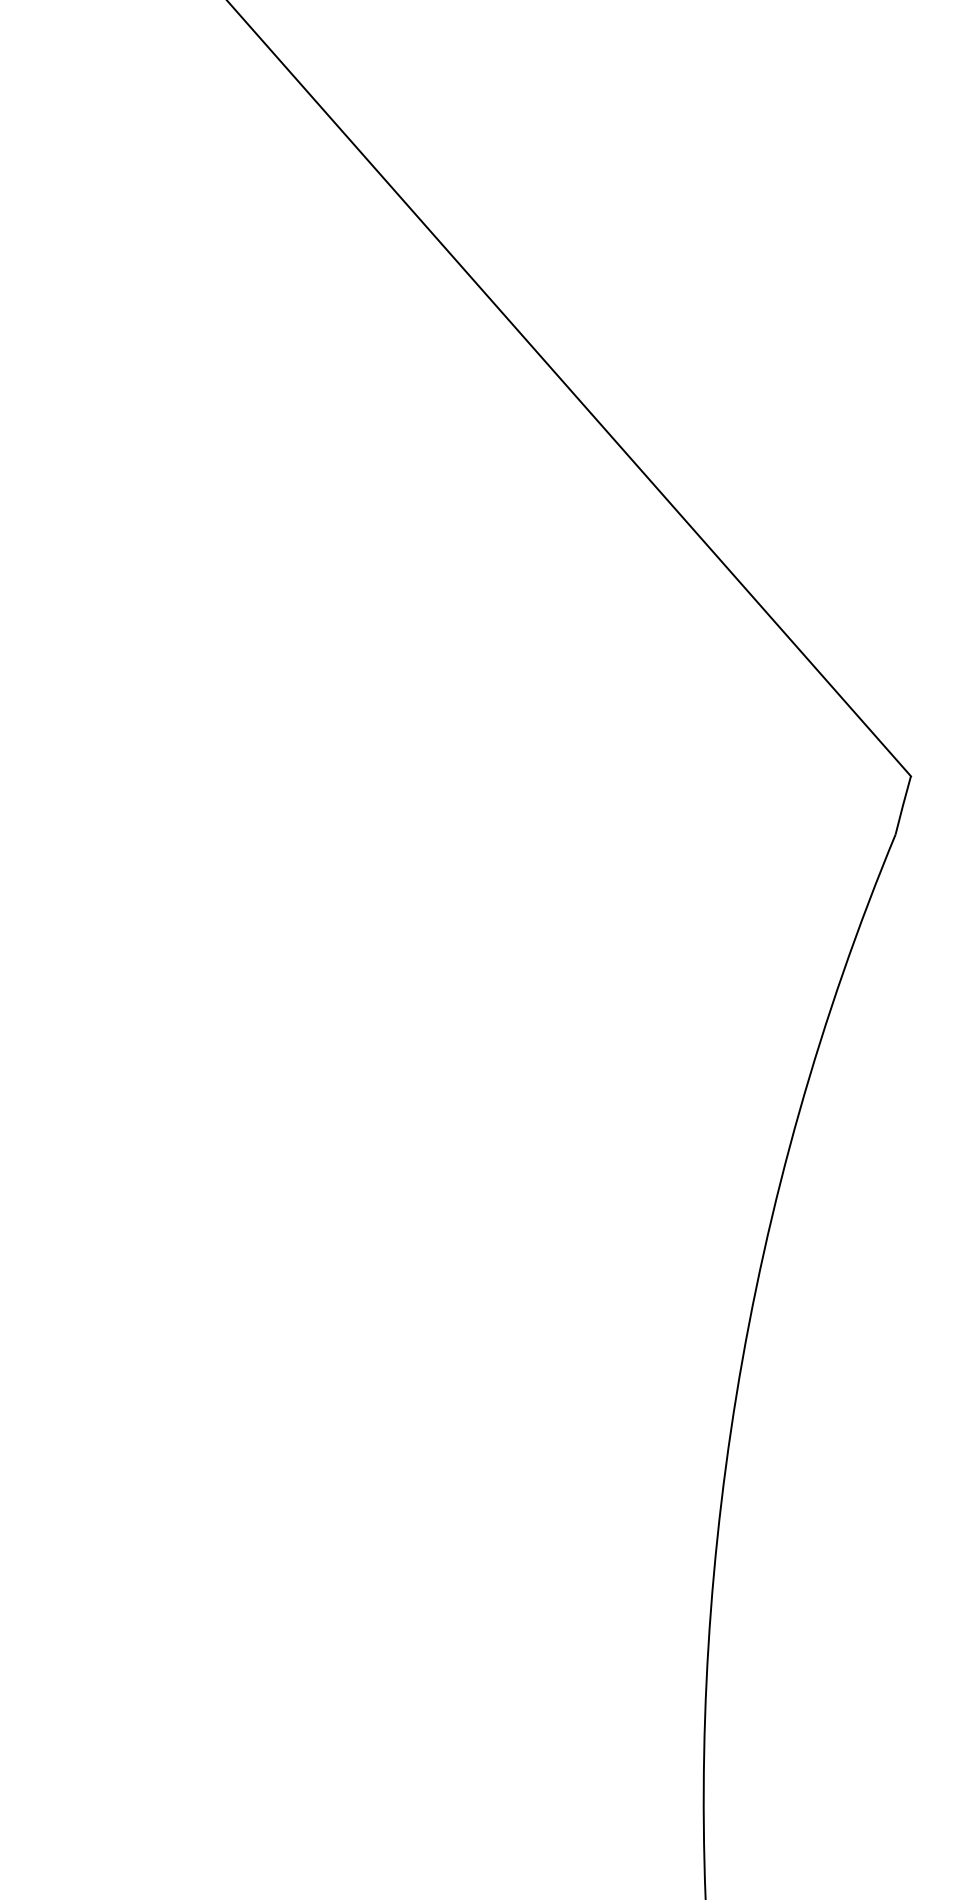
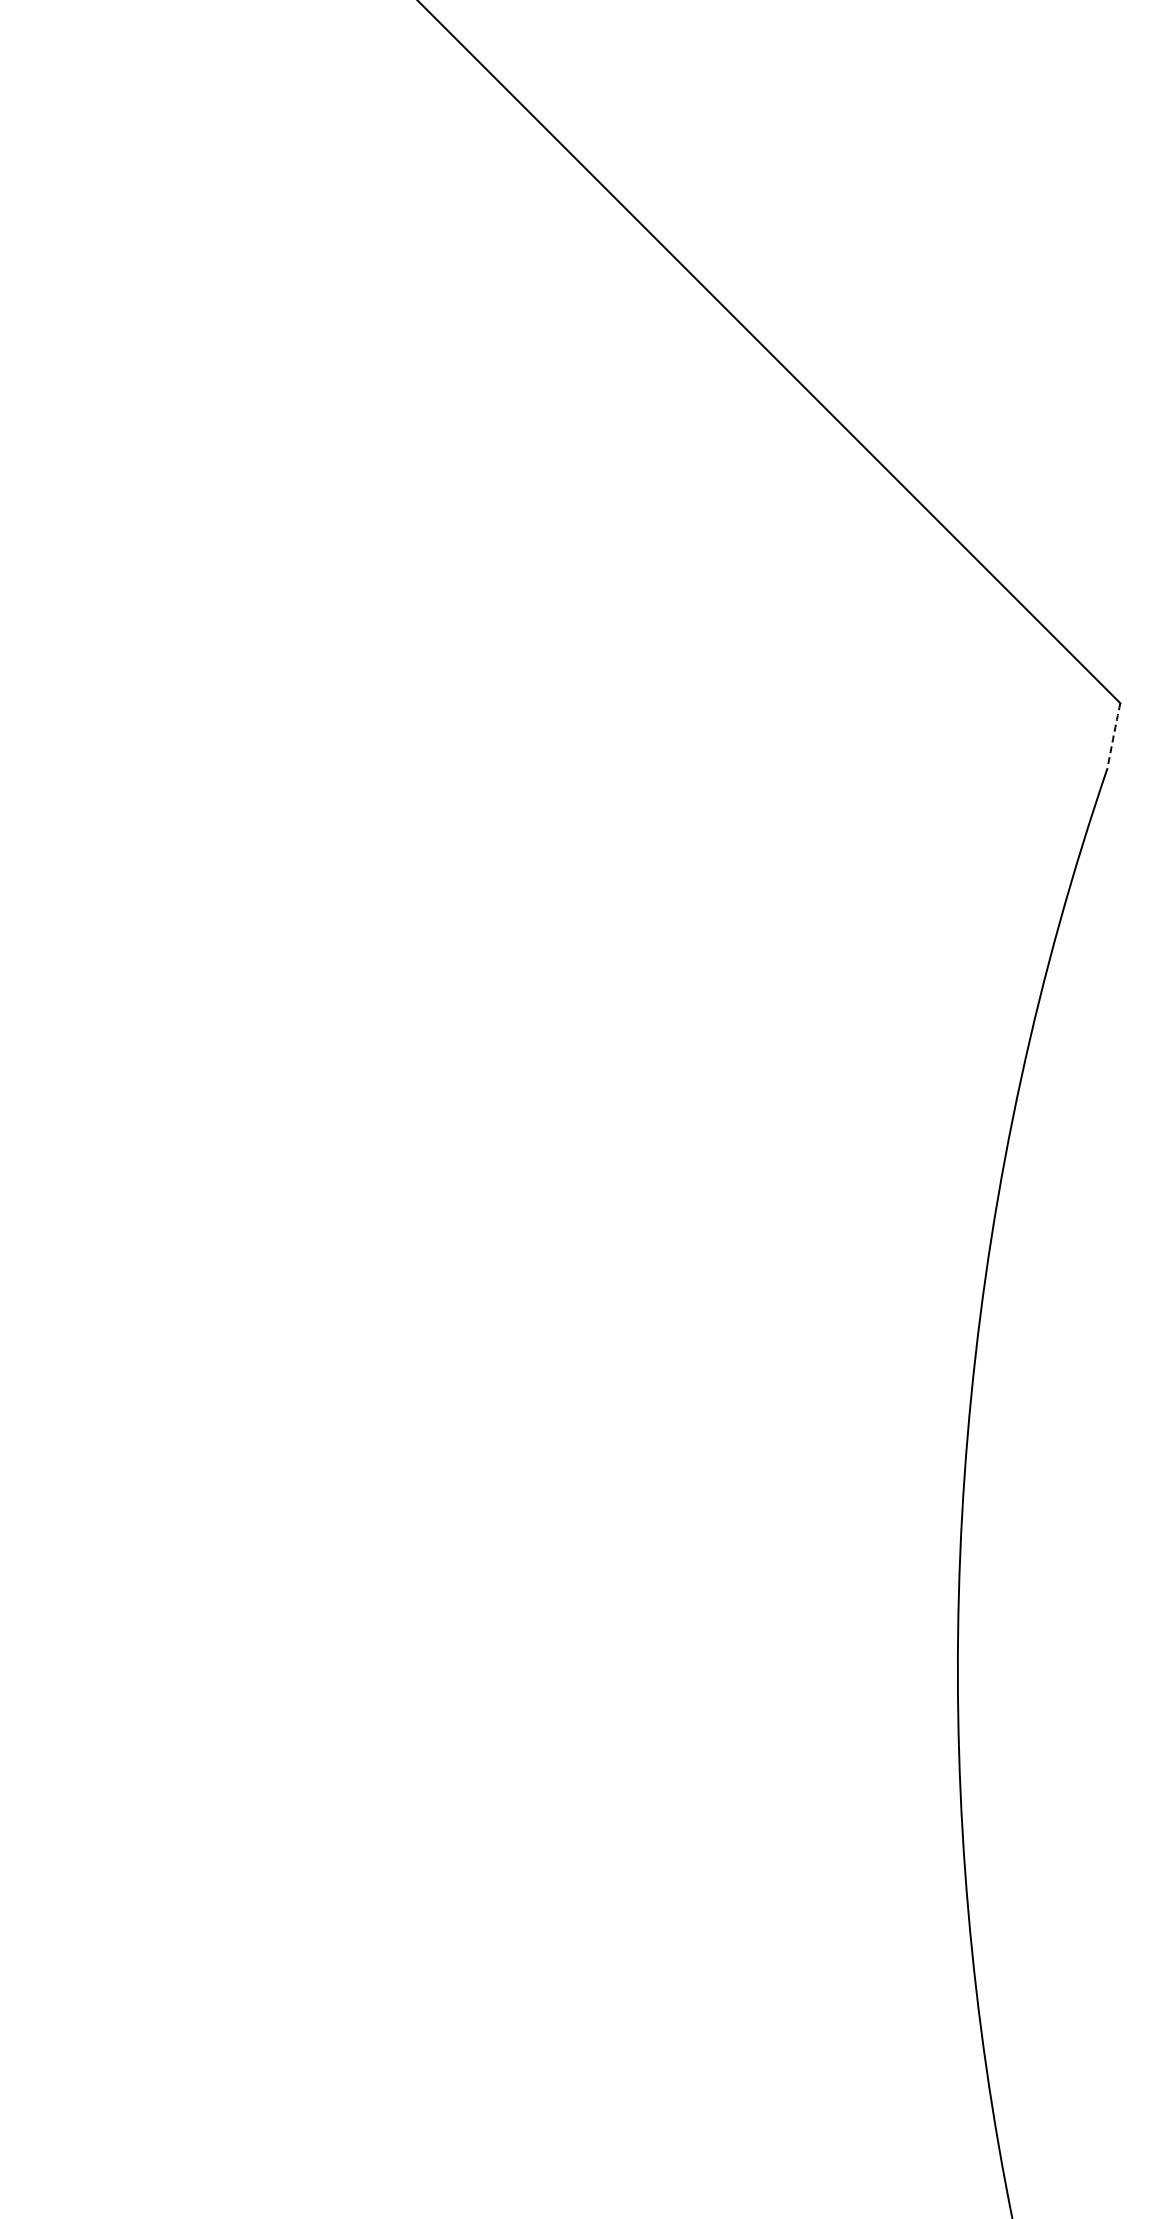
arc: (902, 805) -> (1113, 735), solid -> dashed

